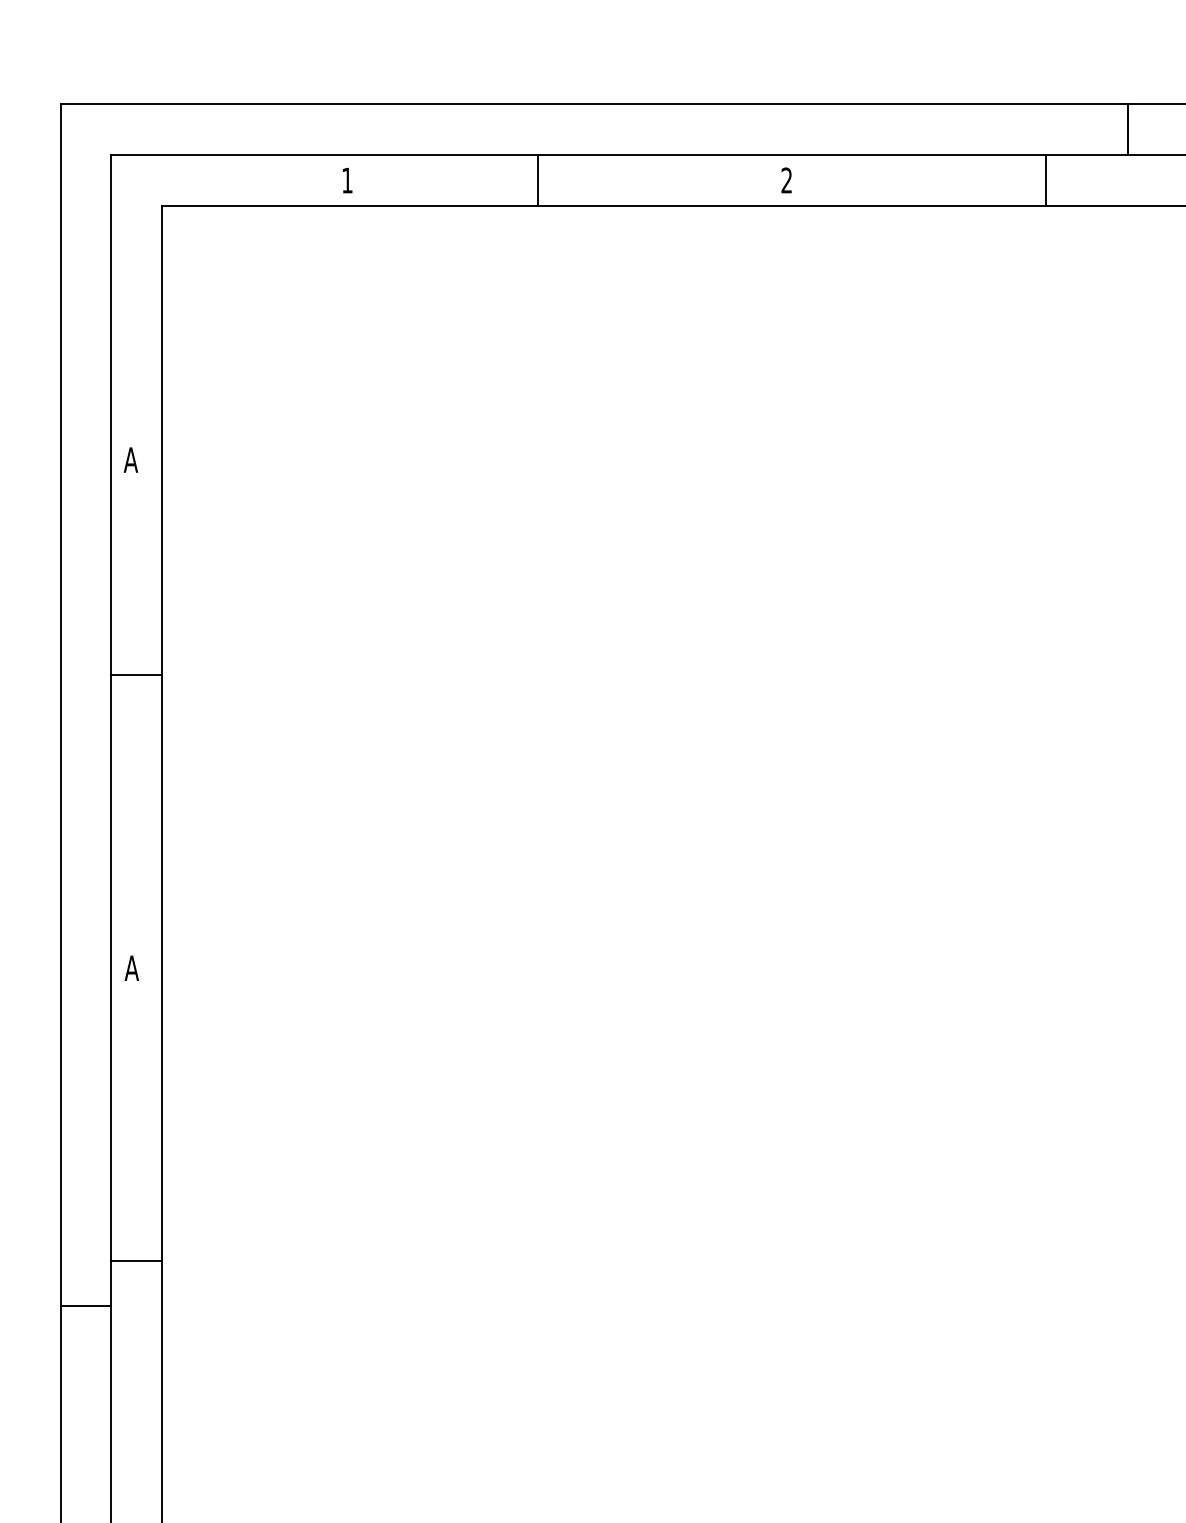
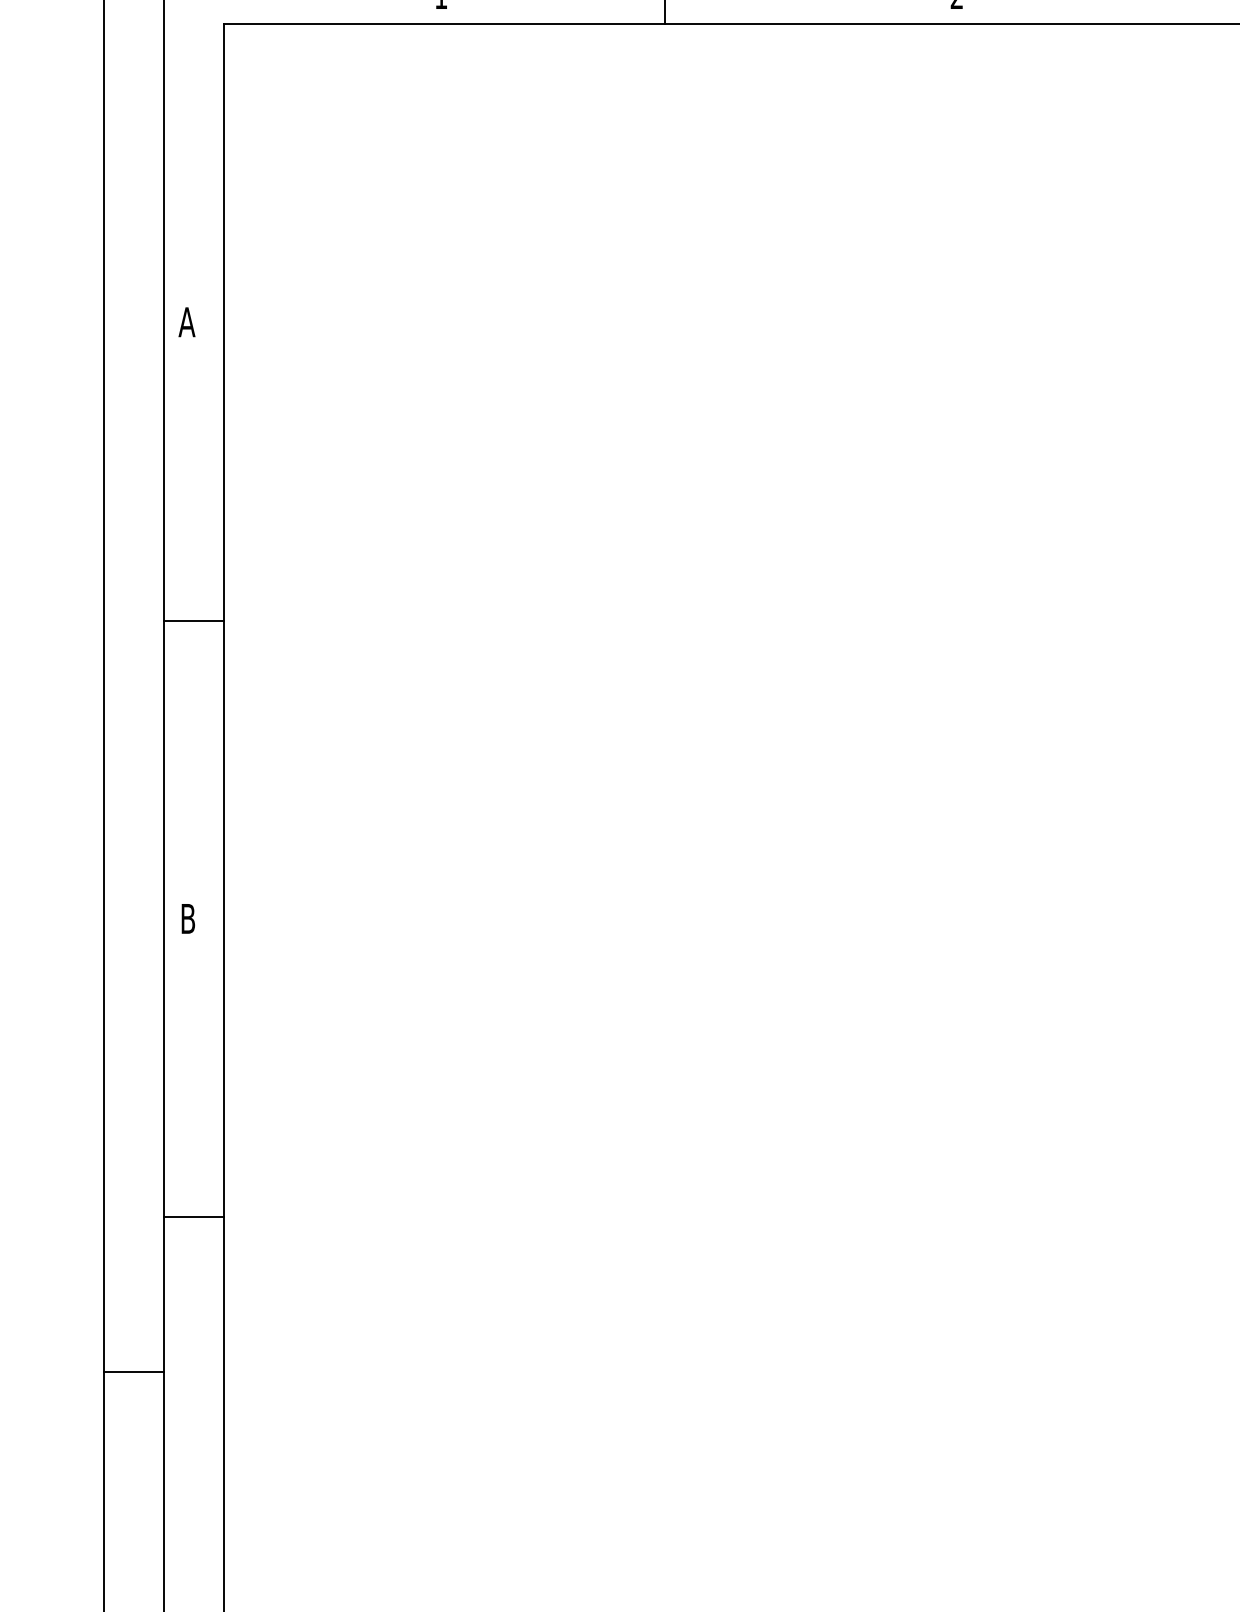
line: (136, 675) -> (193, 620), moved
text: (131, 967) -> (187, 917), A -> B
line: (136, 1261) -> (193, 1217), moved
line: (85, 1305) -> (133, 1372), moved

